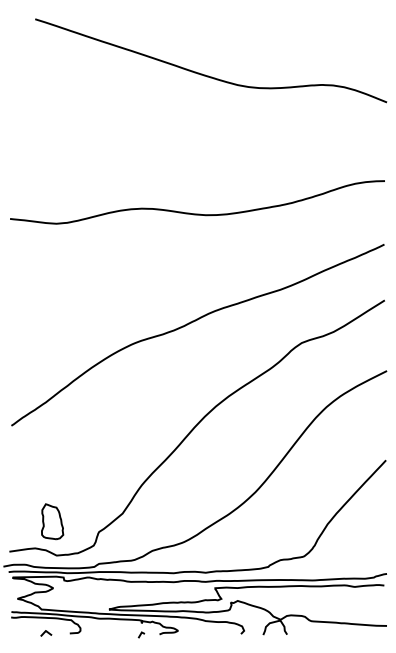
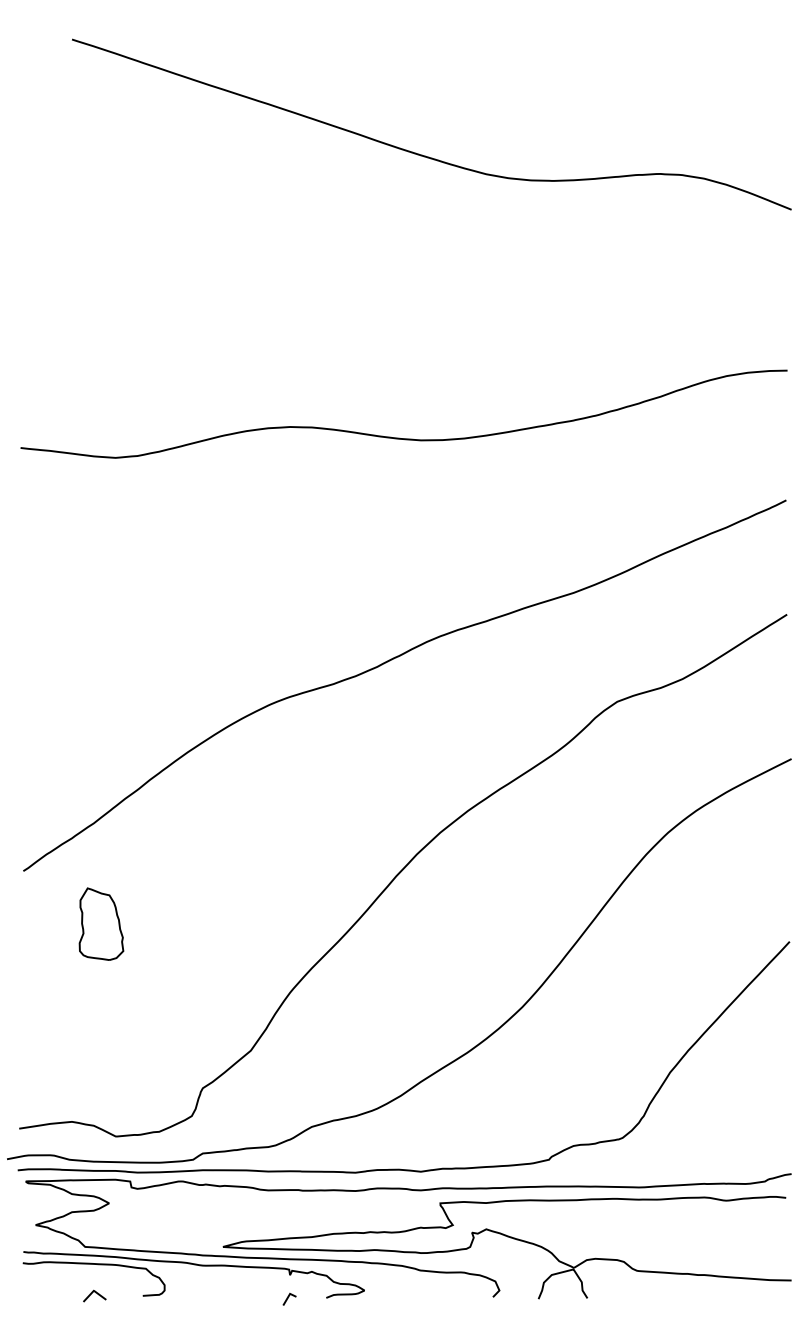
part: (52, 521) -> (101, 923), moved

